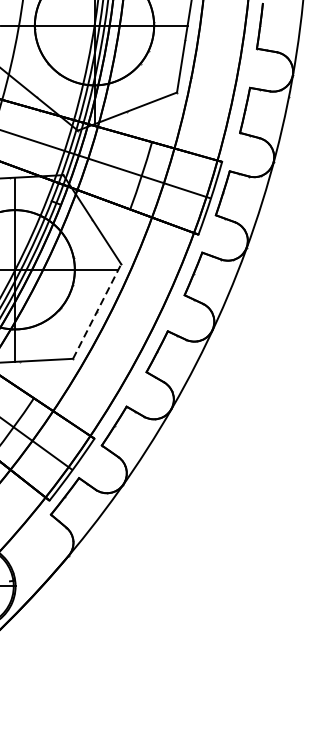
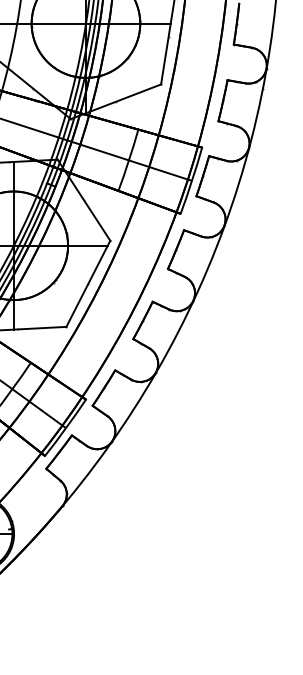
line: (97, 311) -> (88, 283), dashed -> solid

